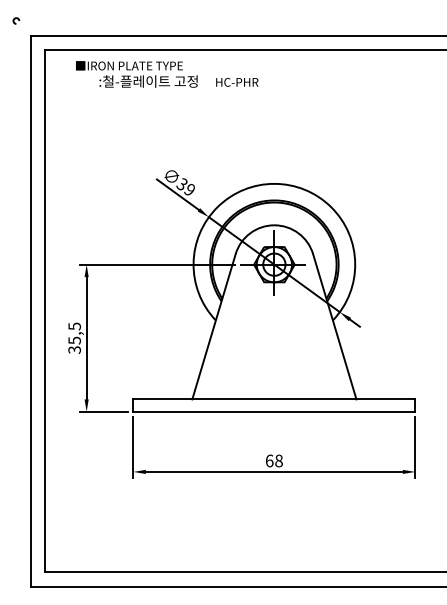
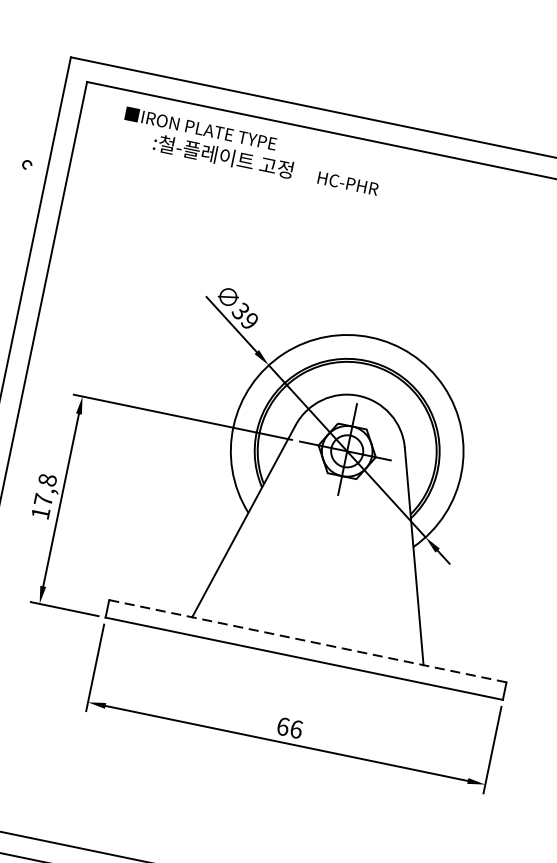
arc: (16, 19) -> (27, 162), moved
text: (74, 337) -> (44, 495), 35,5 -> 17,8
line: (274, 399) -> (308, 641), solid -> dashed
text: (278, 460) -> (295, 728), 68 -> 66

